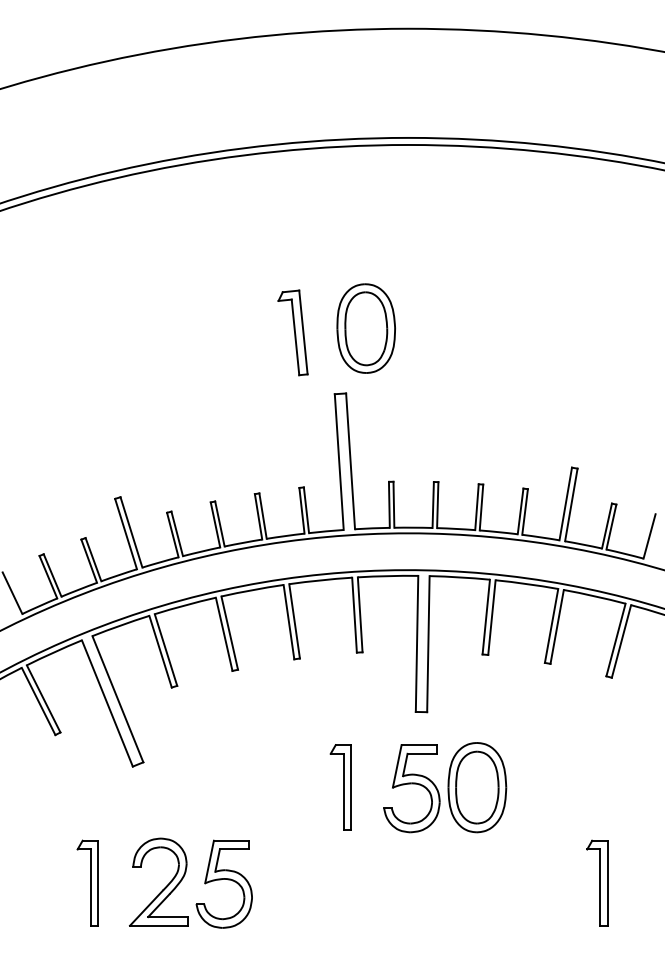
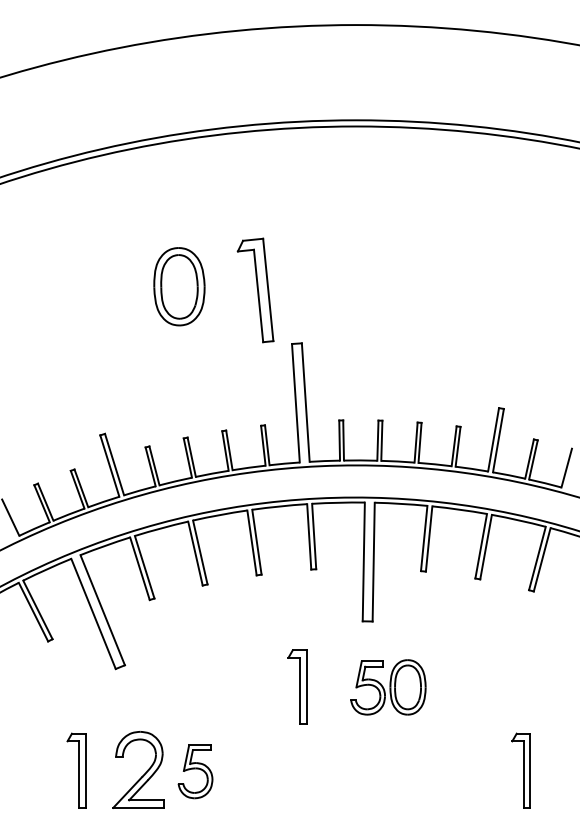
part: (366, 328) -> (179, 286), moved
part: (292, 332) -> (255, 290), size x1.4
part: (445, 787) -> (388, 687), size x0.7
part: (224, 884) -> (195, 771), size x0.7

